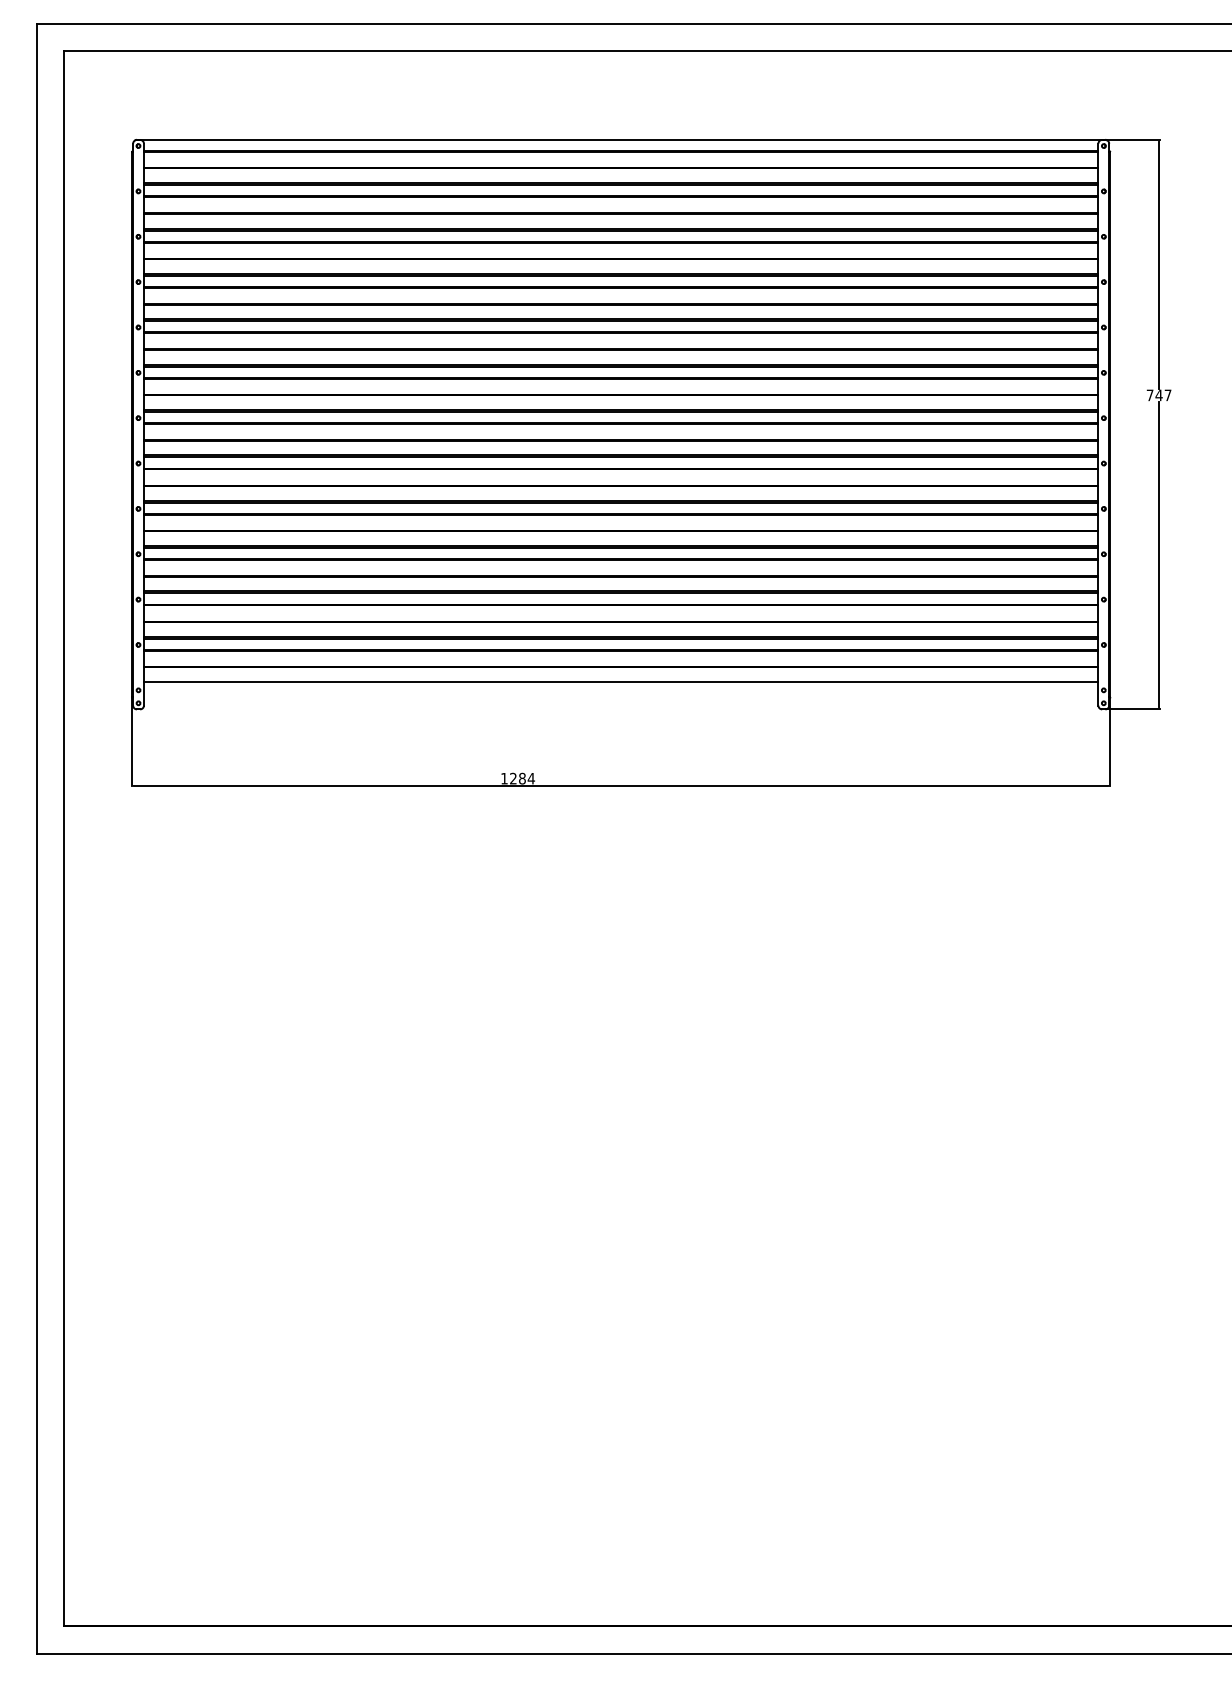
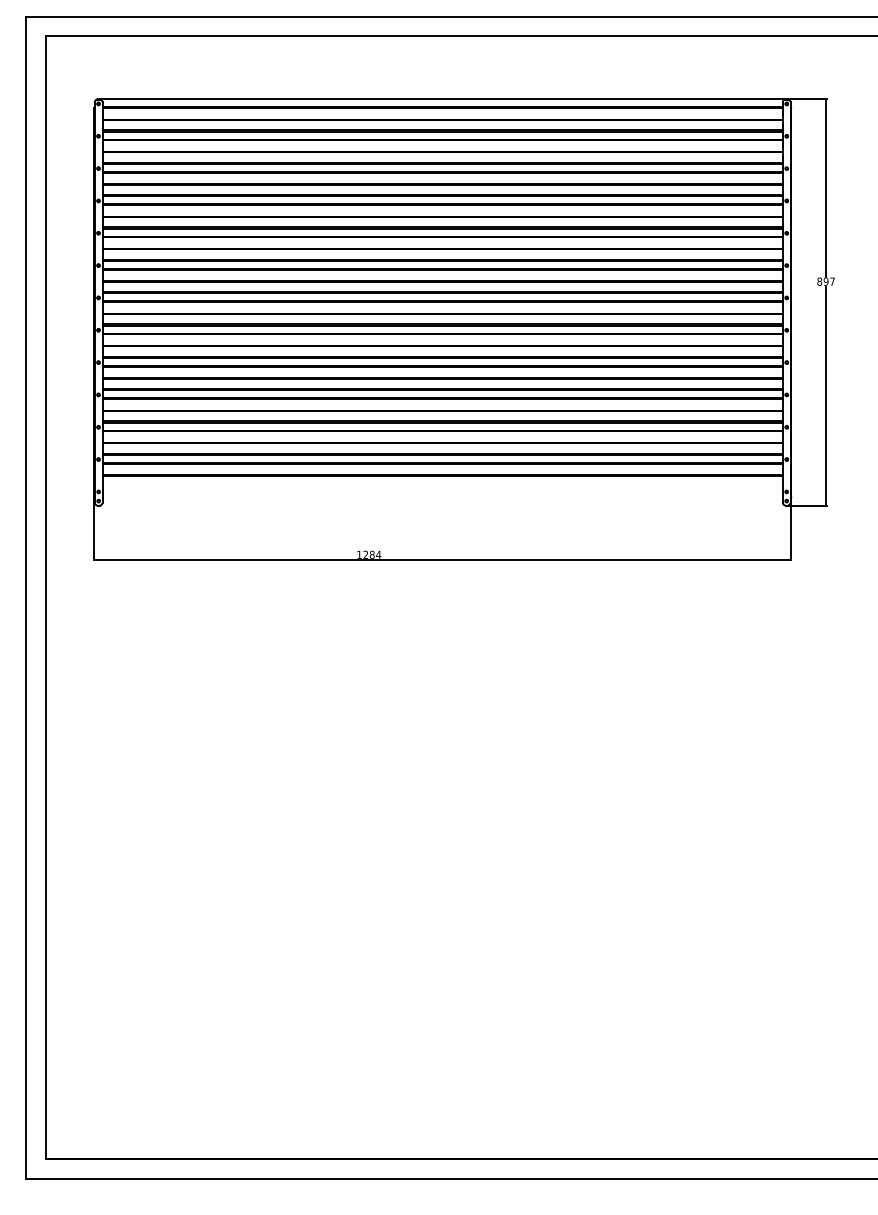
text: (1154, 395) -> (822, 281), 747 -> 897
line: (620, 682) -> (442, 486), removed

